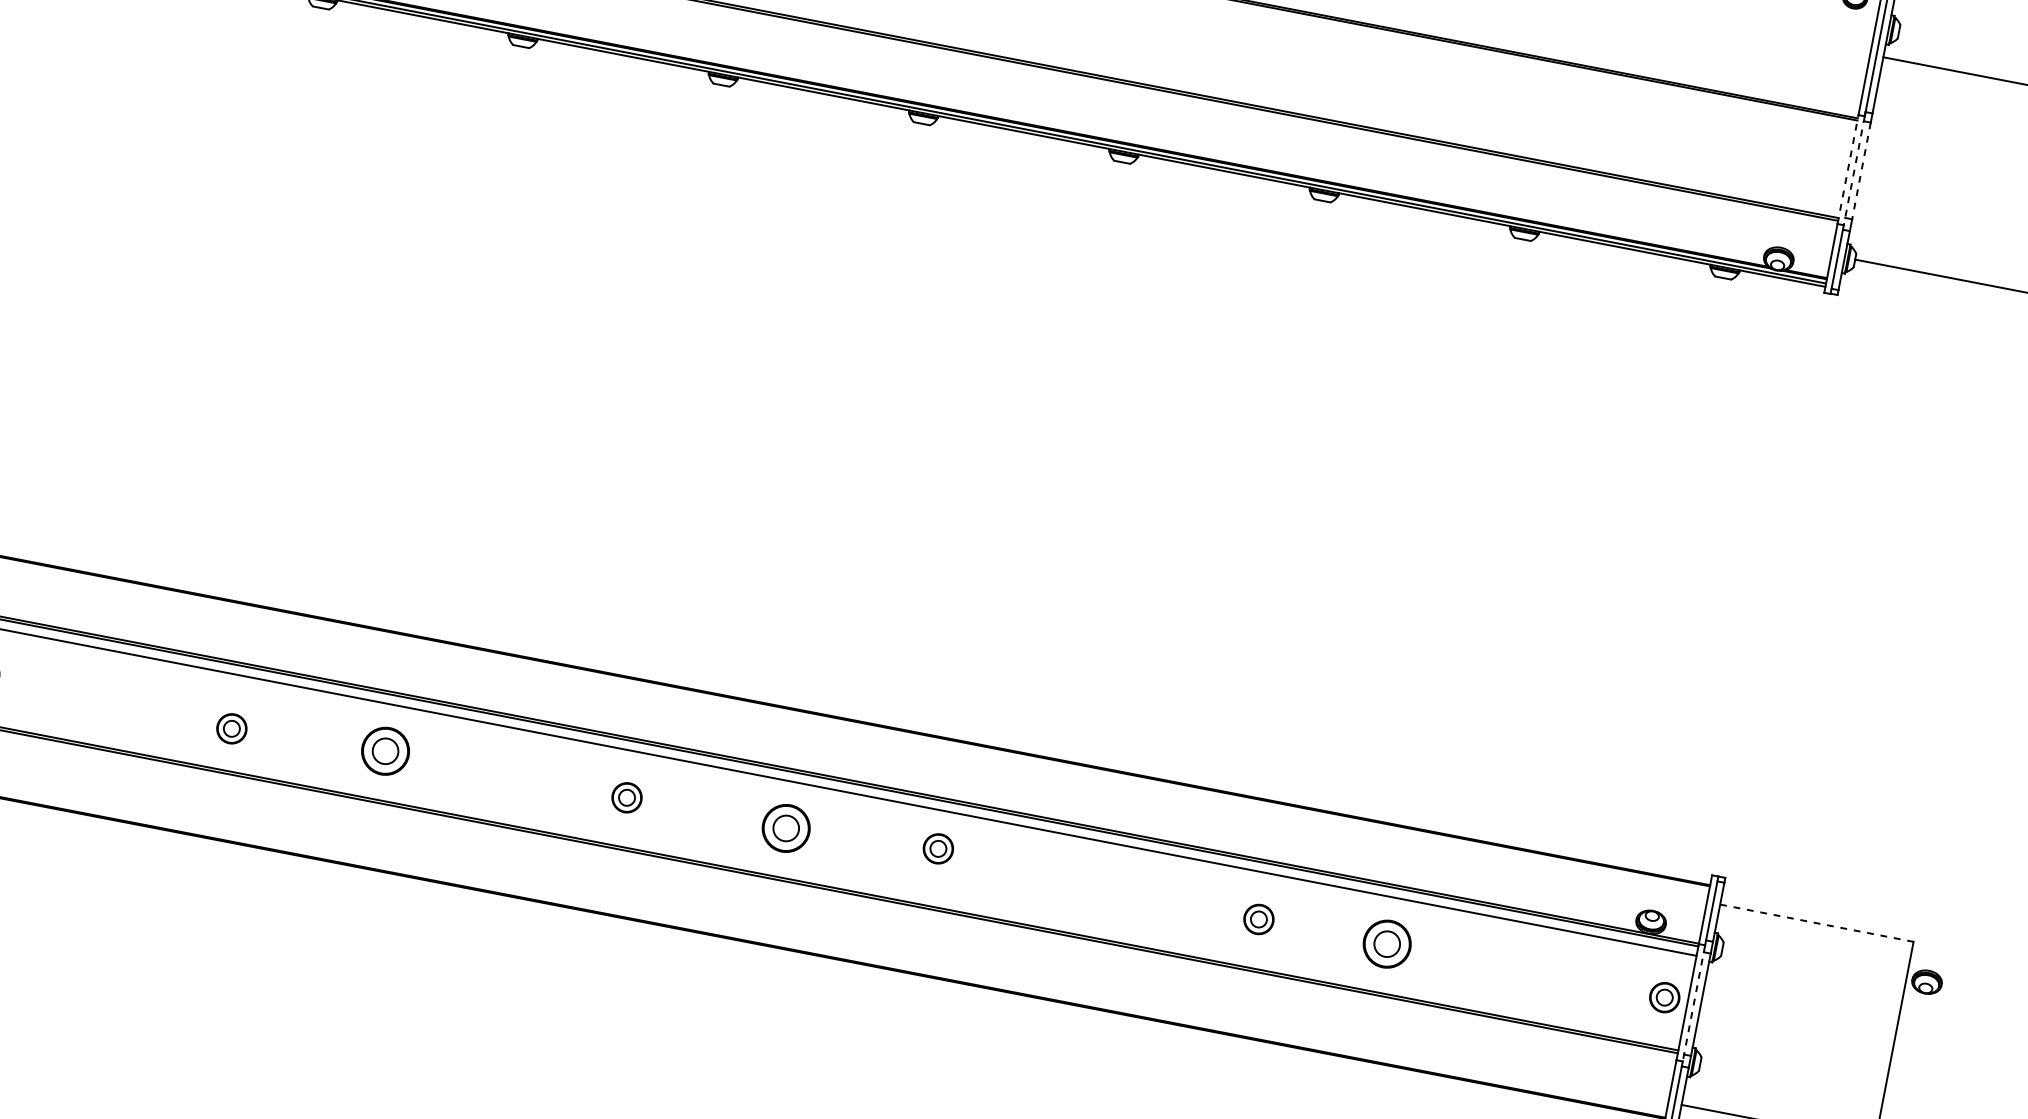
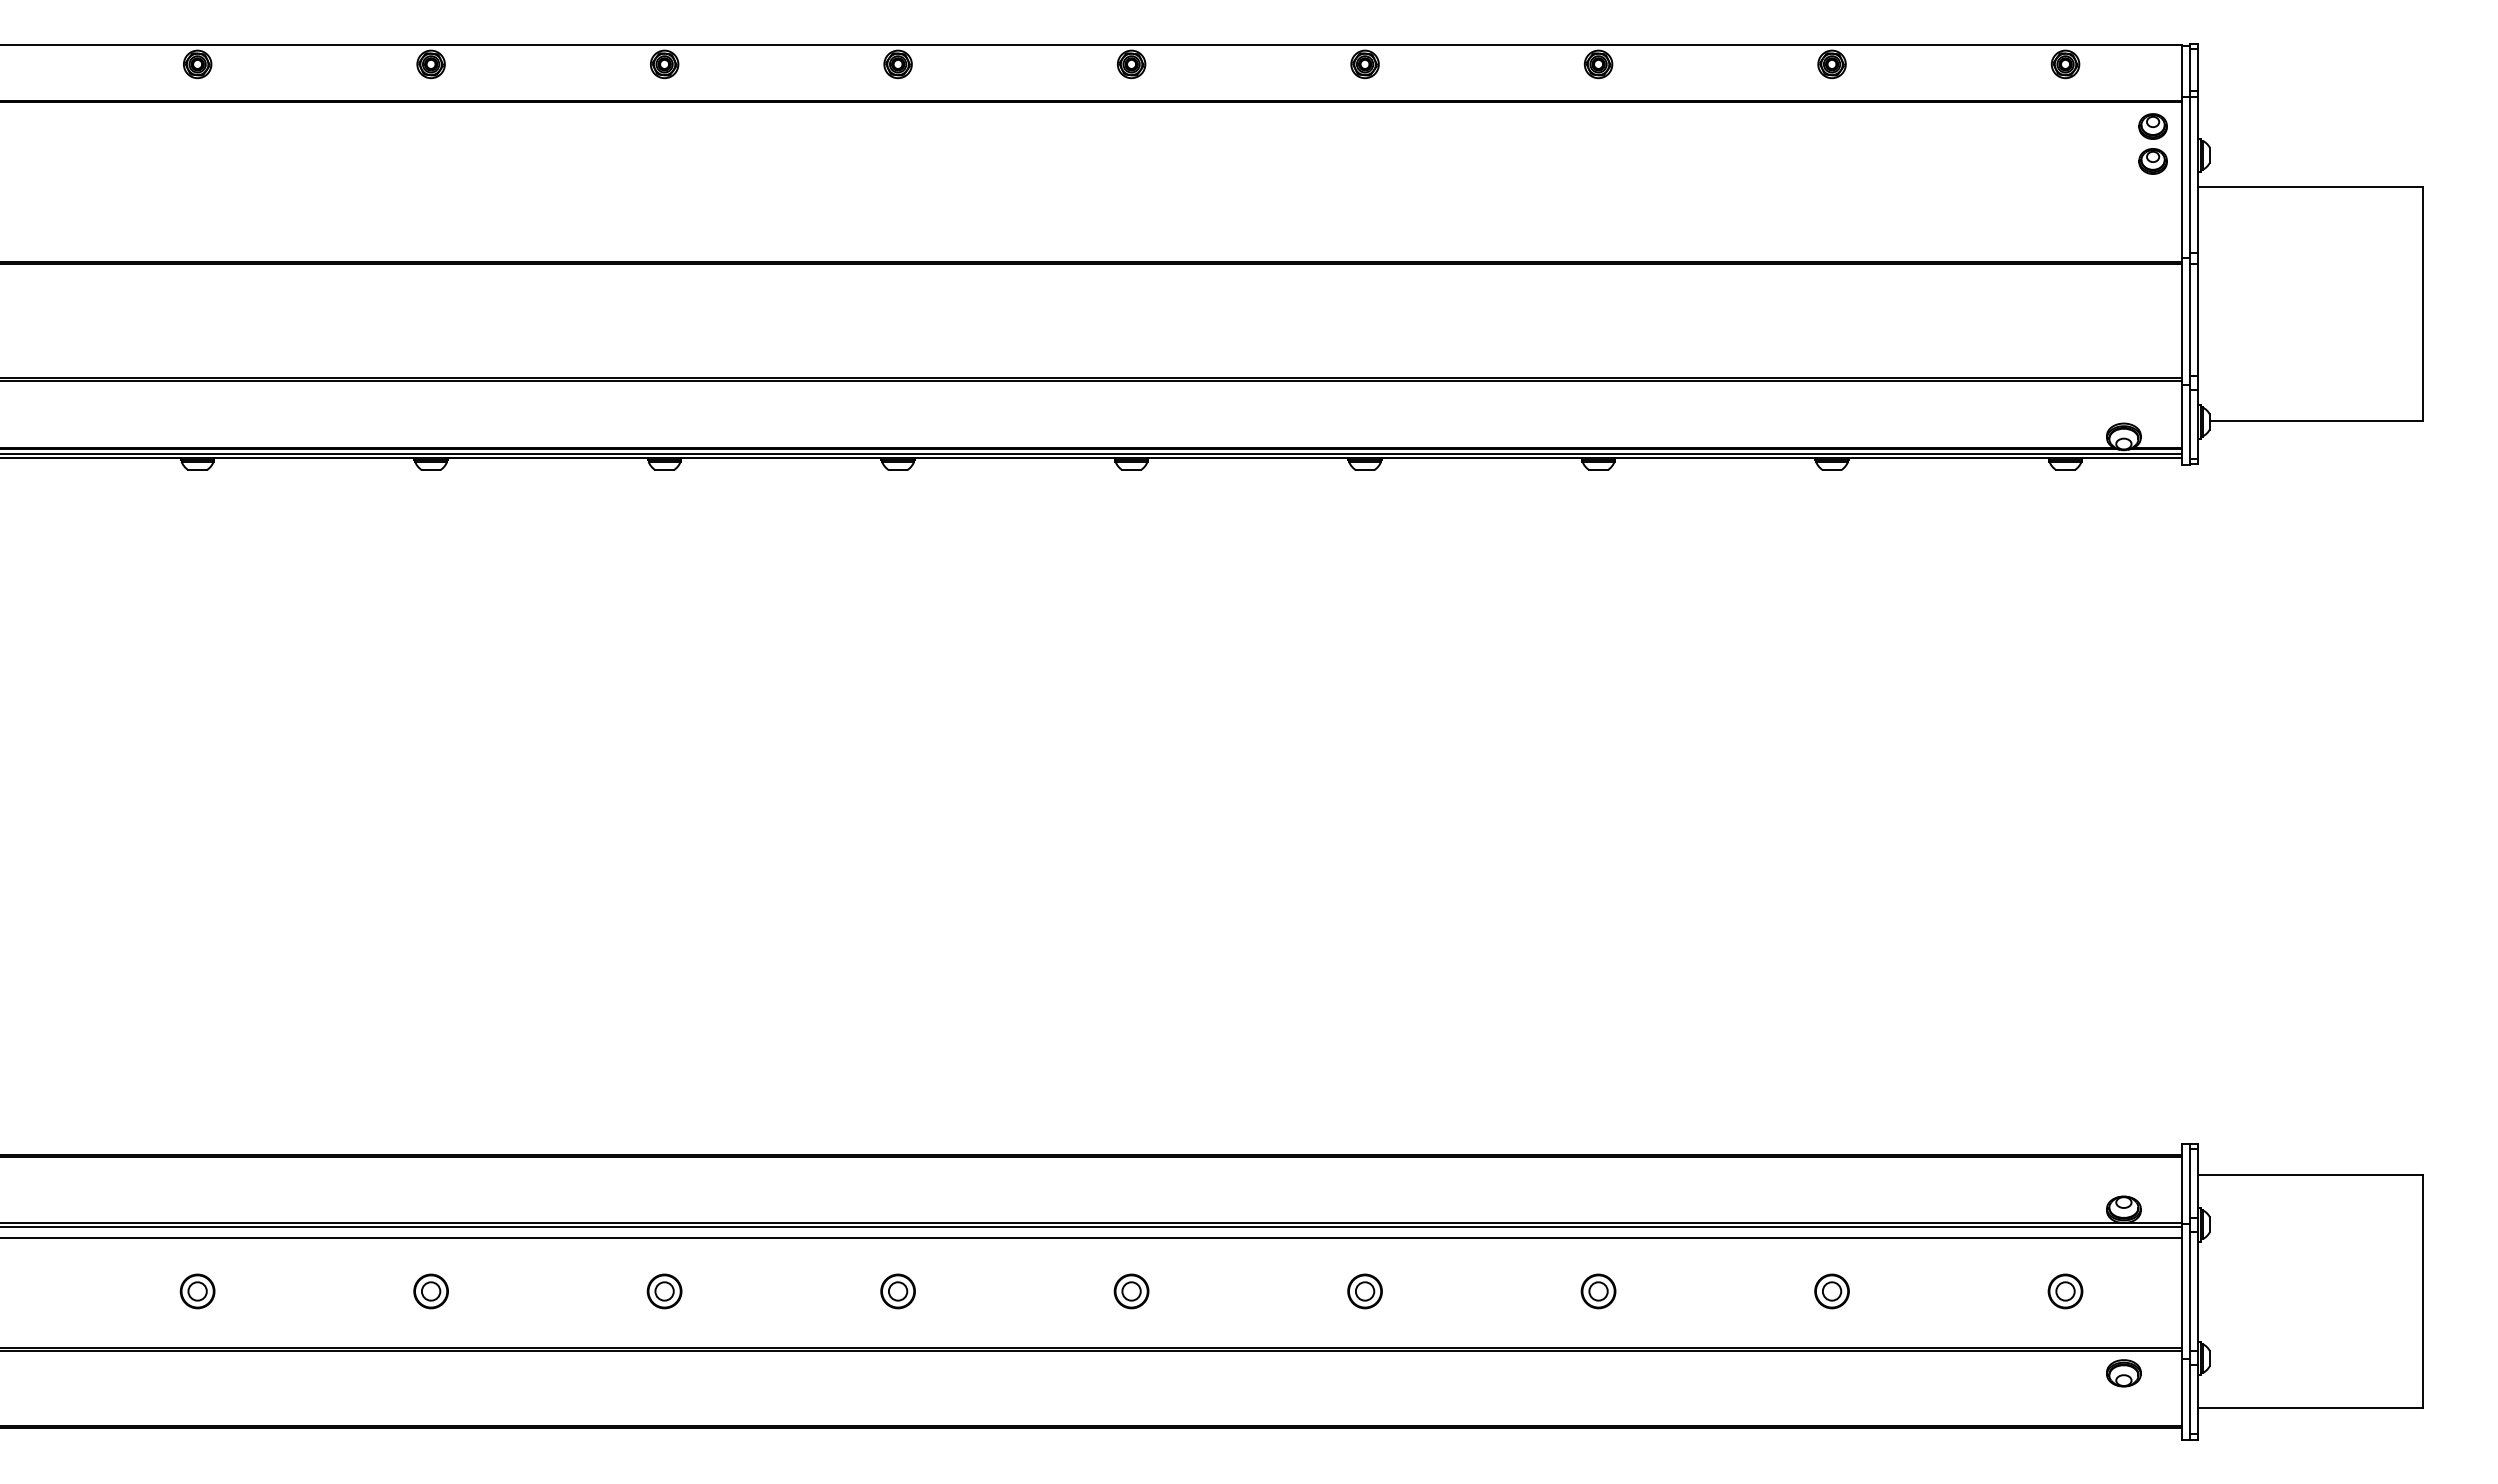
part: (1848, 27) -> (2152, 161), added
line: (1848, 168) -> (2182, 320), dashed -> solid
line: (1854, 170) -> (2189, 321), dashed -> solid
line: (1861, 171) -> (2197, 320), dashed -> solid
part: (231, 728) -> (430, 1291), moved
part: (385, 751) -> (664, 1291), size x0.62
part: (626, 797) -> (897, 1291), moved
part: (786, 828) -> (1131, 1291), size x0.62
part: (937, 848) -> (1364, 1291), moved
part: (1258, 919) -> (1598, 1291), moved
line: (1817, 922) -> (2310, 1174), dashed -> solid
part: (1386, 944) -> (1831, 1291), size x0.62
part: (1926, 982) -> (2123, 1373), moved
part: (1664, 997) -> (2065, 1291), moved
line: (1693, 1003) -> (2189, 1291), dashed -> solid

